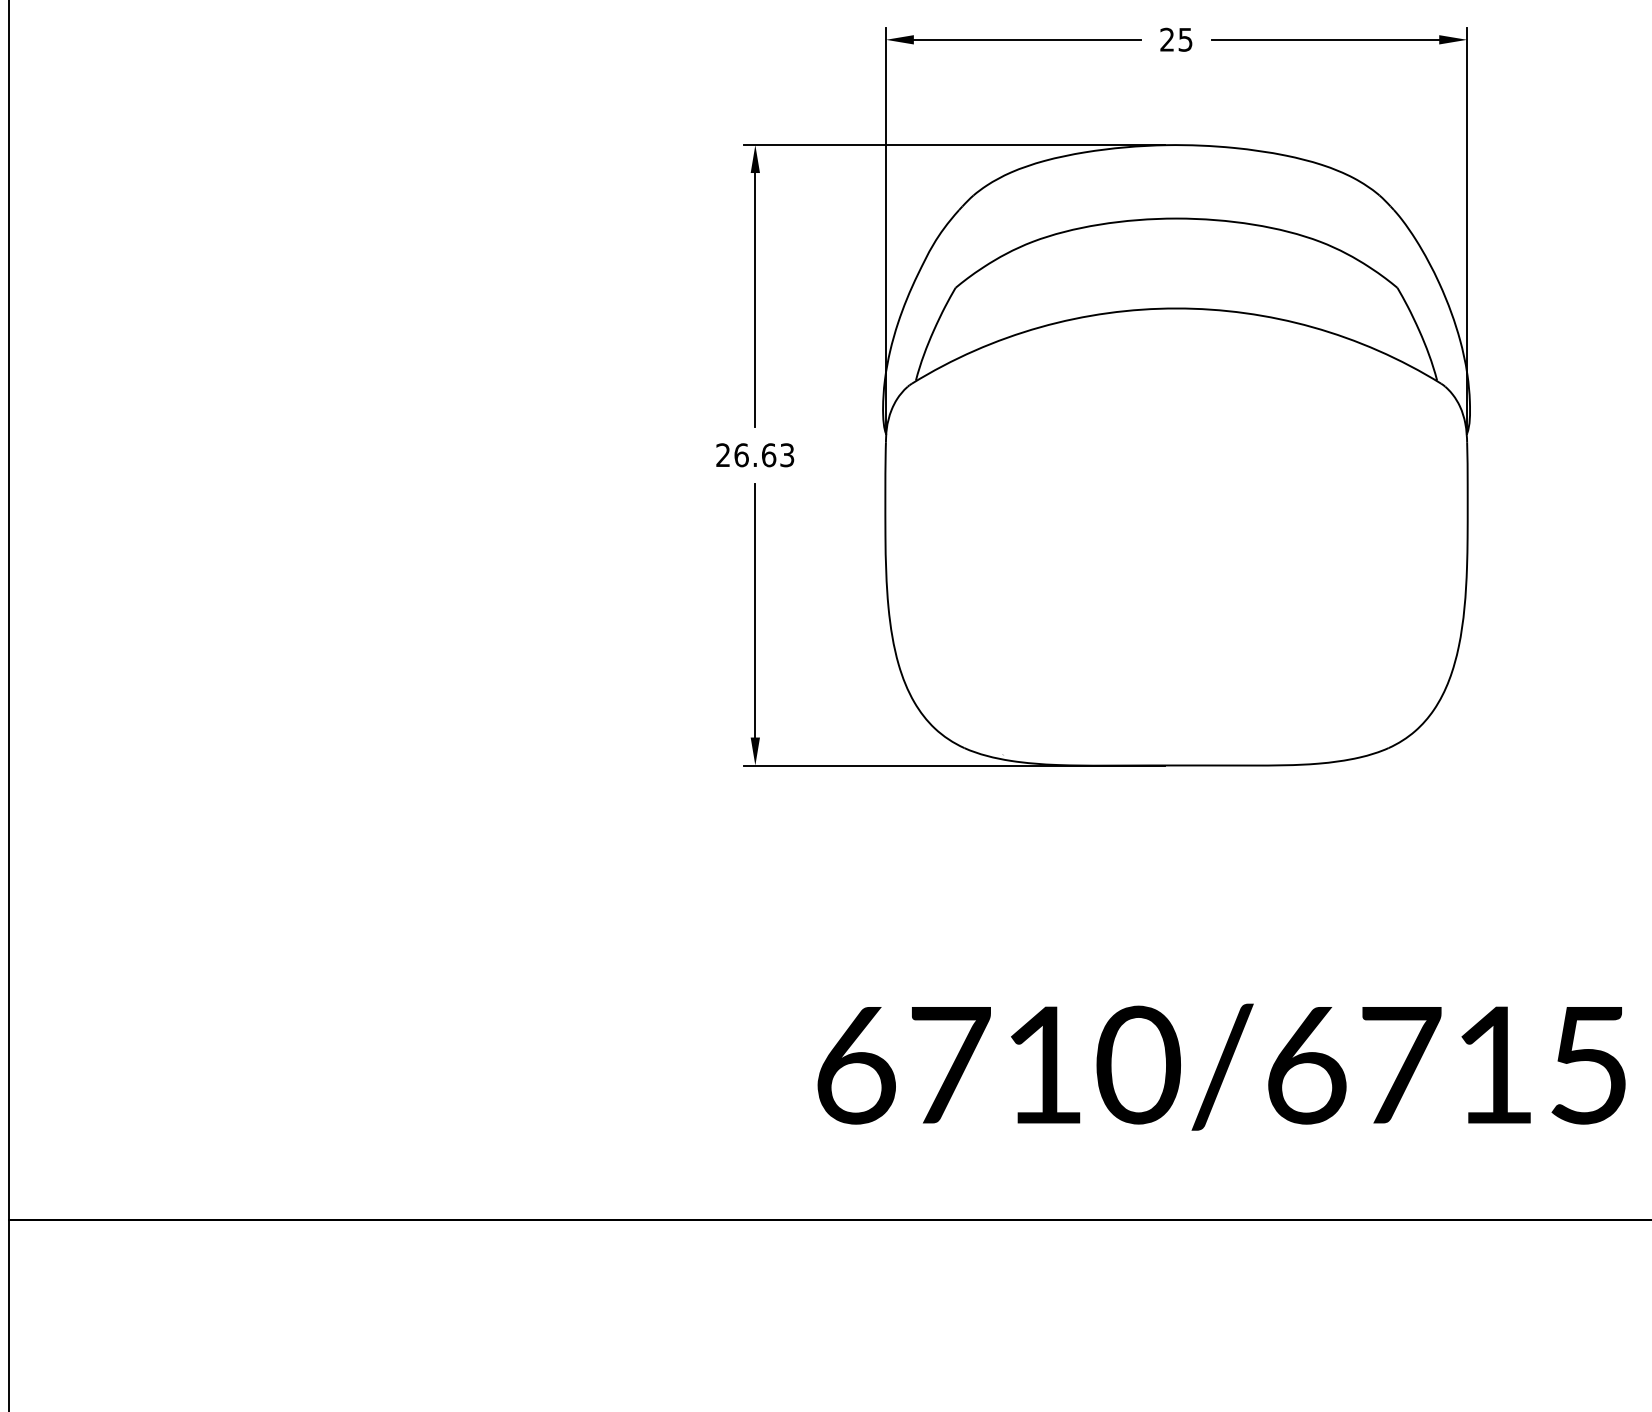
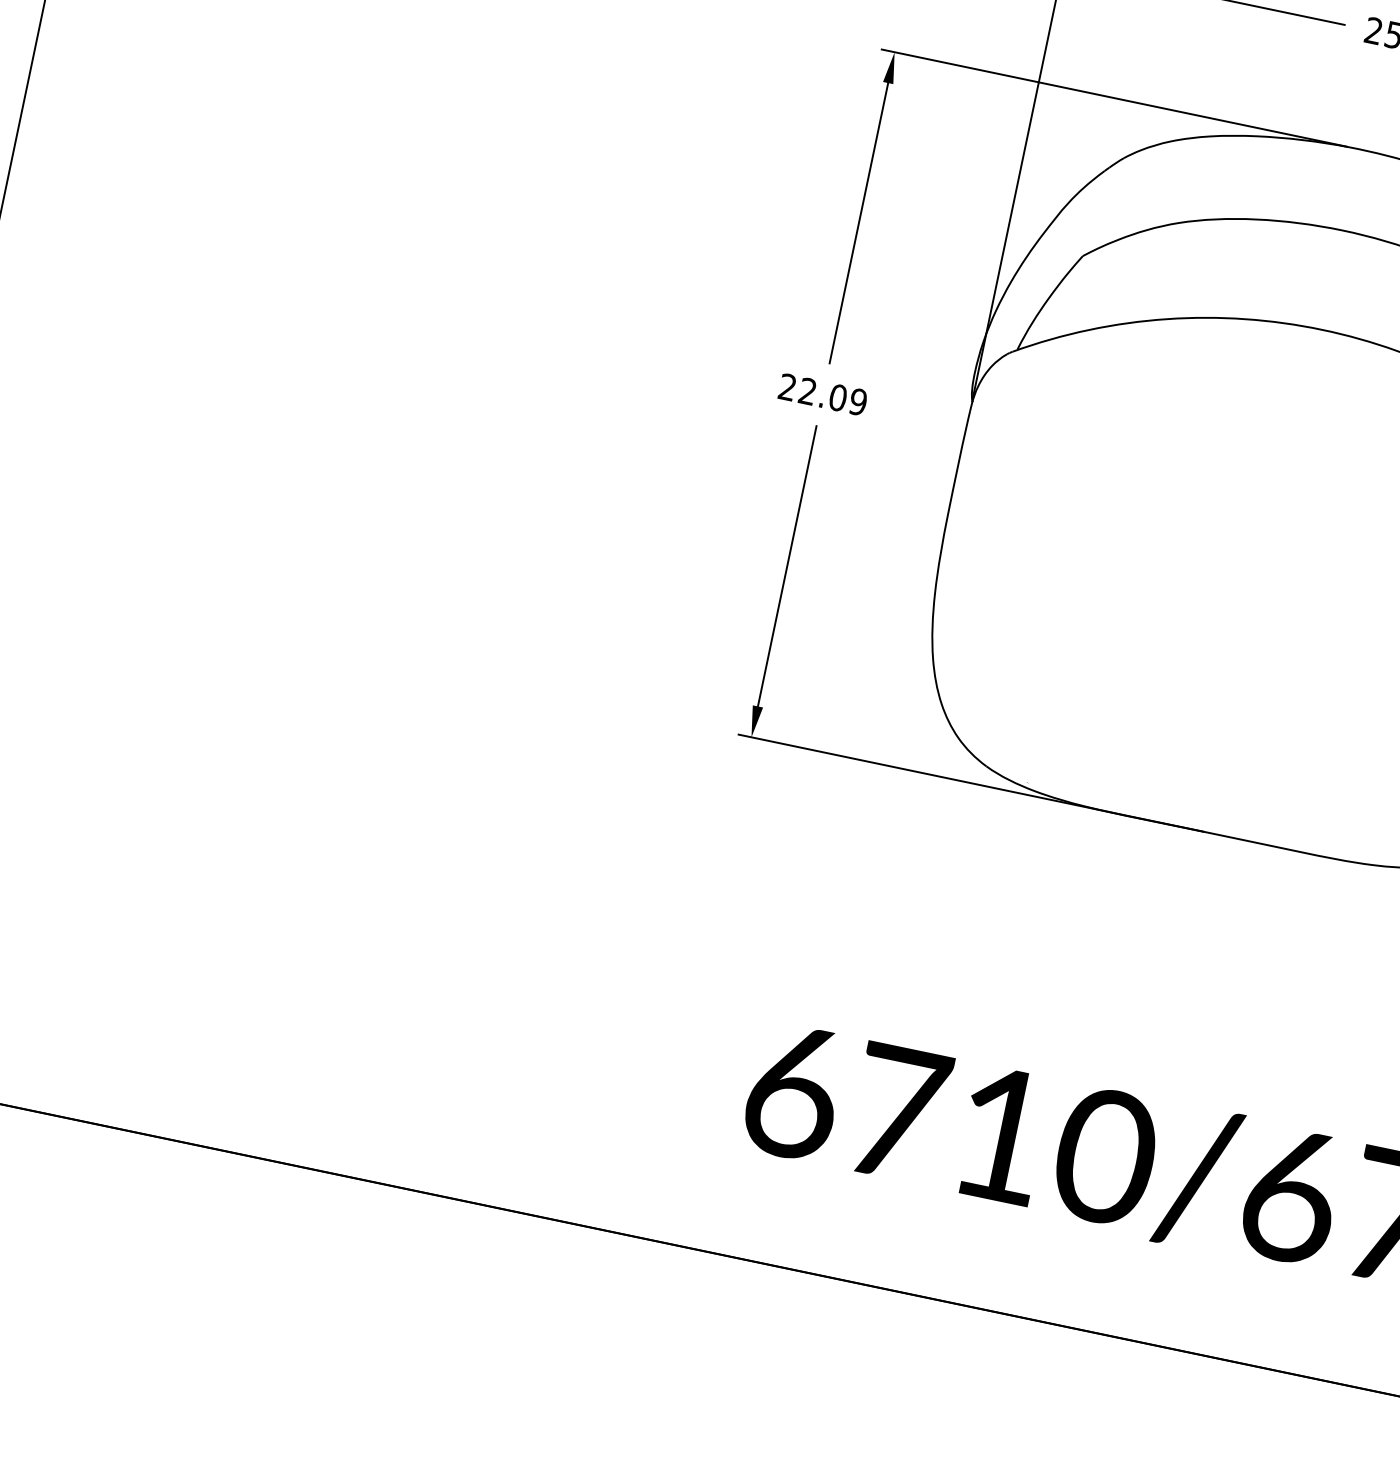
text: (764, 455) -> (833, 397), 26.63 -> 22.09

